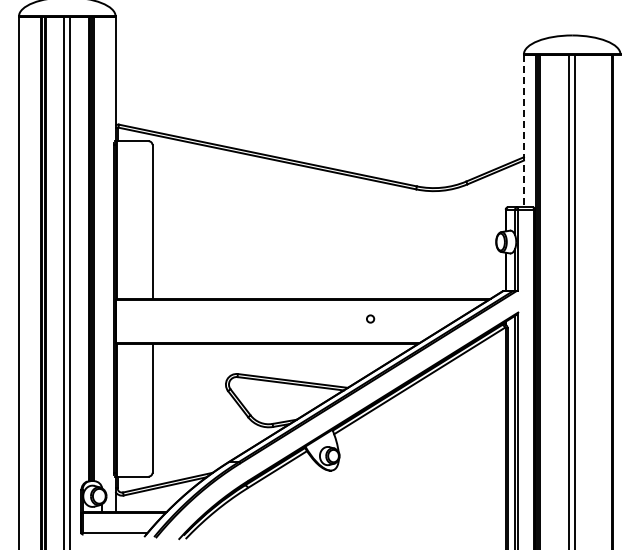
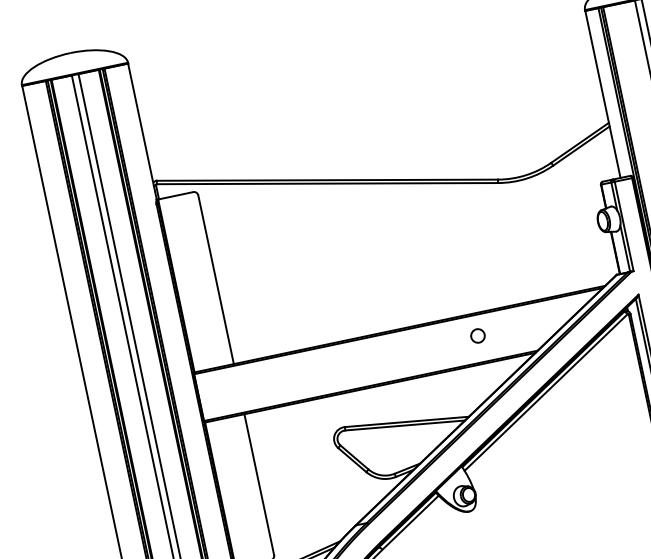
line: (523, 131) -> (602, 94), dashed -> solid
circle: (370, 318) -> (477, 335), size x1.67

